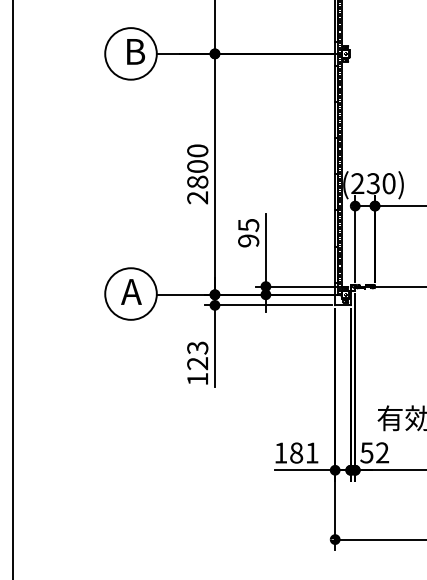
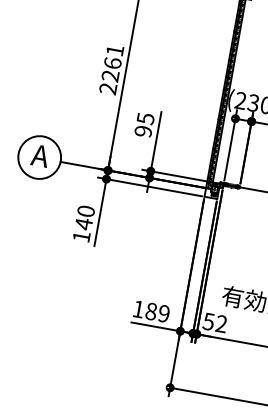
text: (197, 166) -> (112, 63), 2800 -> 2261
text: (197, 355) -> (84, 217), 123 -> 140
text: (311, 452) -> (163, 313), 181 -> 189

